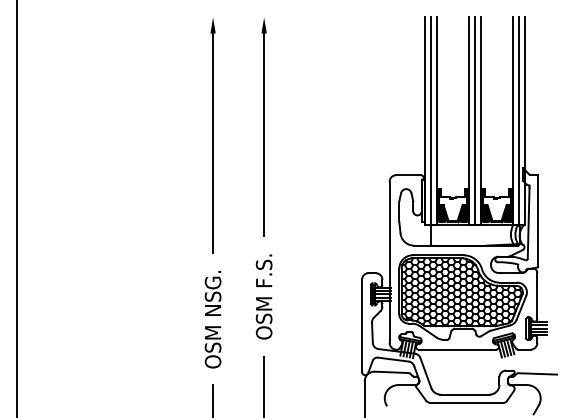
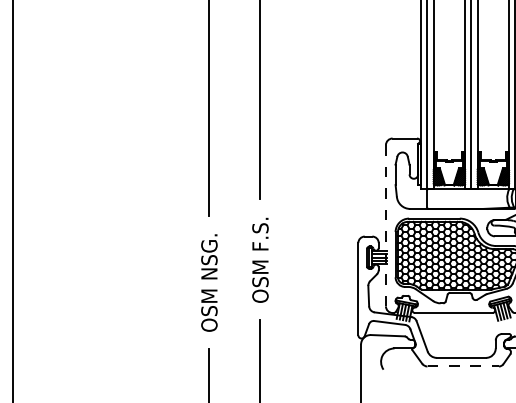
line: (389, 262) -> (385, 225), solid -> dashed
line: (466, 403) -> (462, 366), solid -> dashed

